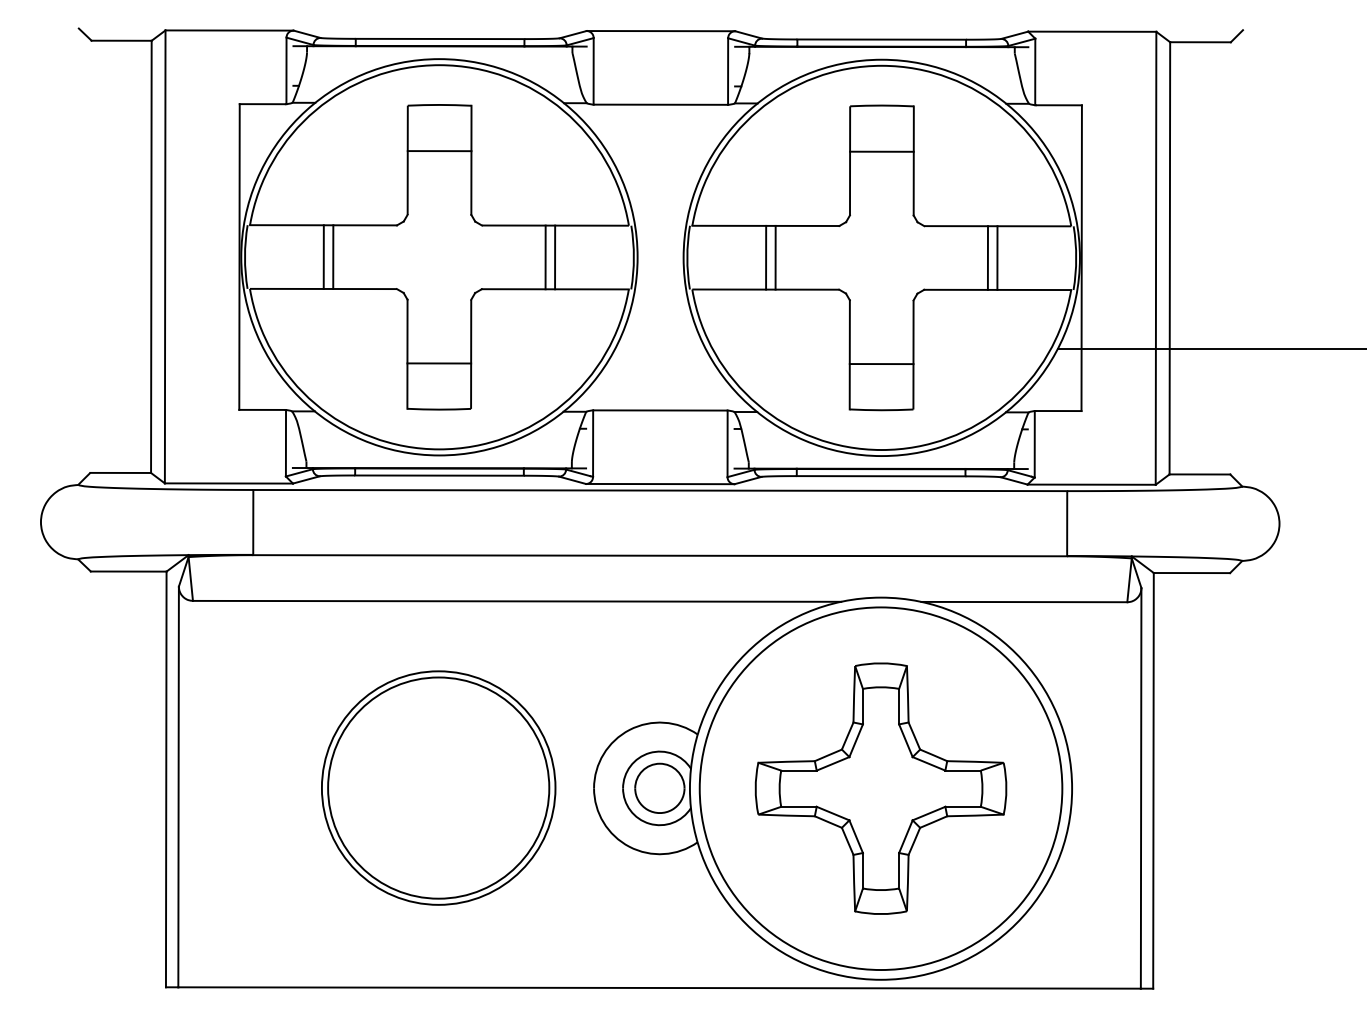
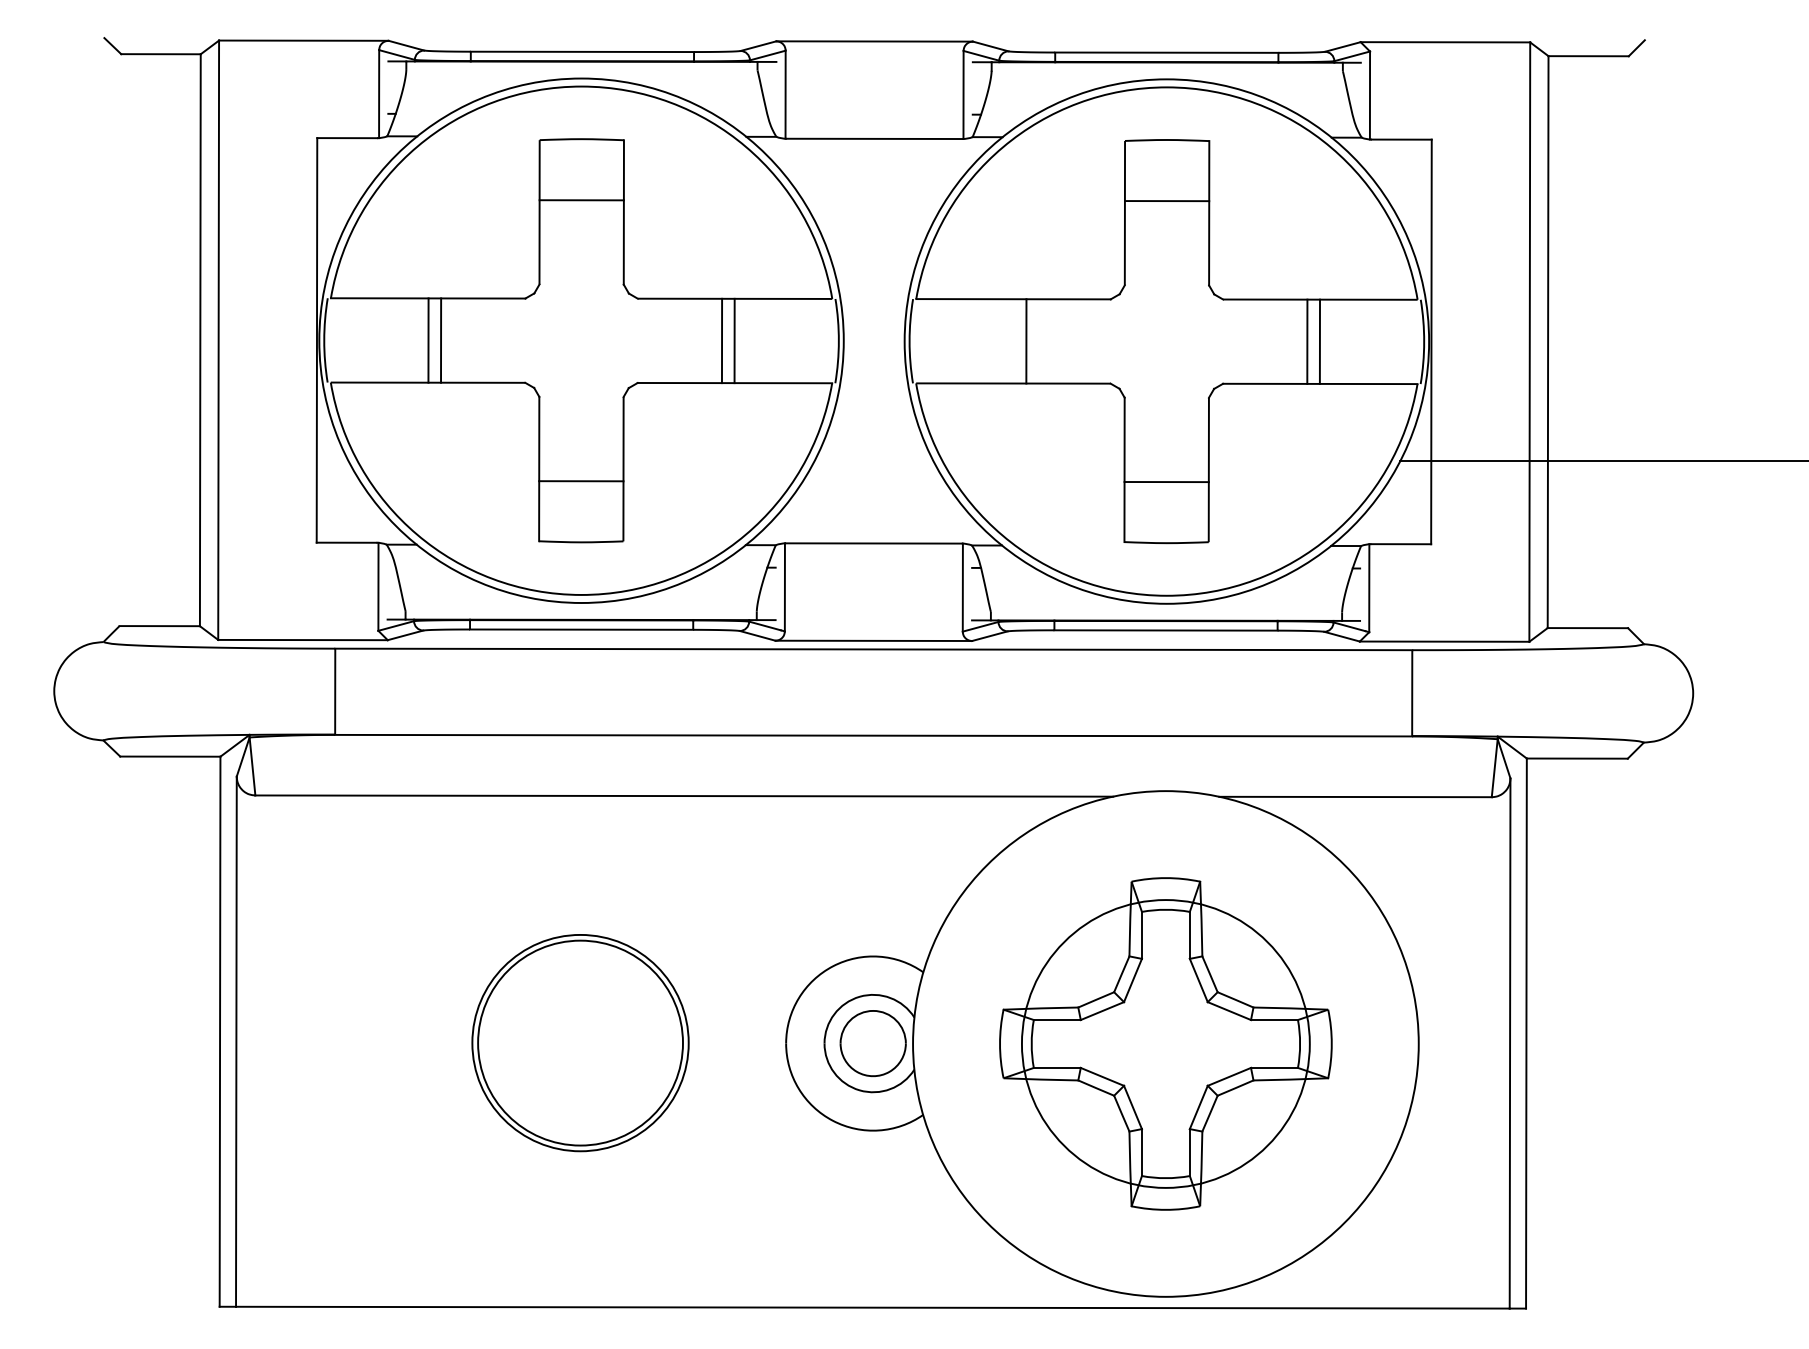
line: (765, 257) -> (1013, 341), removed
part: (438, 787) -> (580, 1042), size x0.7
circle: (880, 788) -> (1165, 1043), size x0.6

